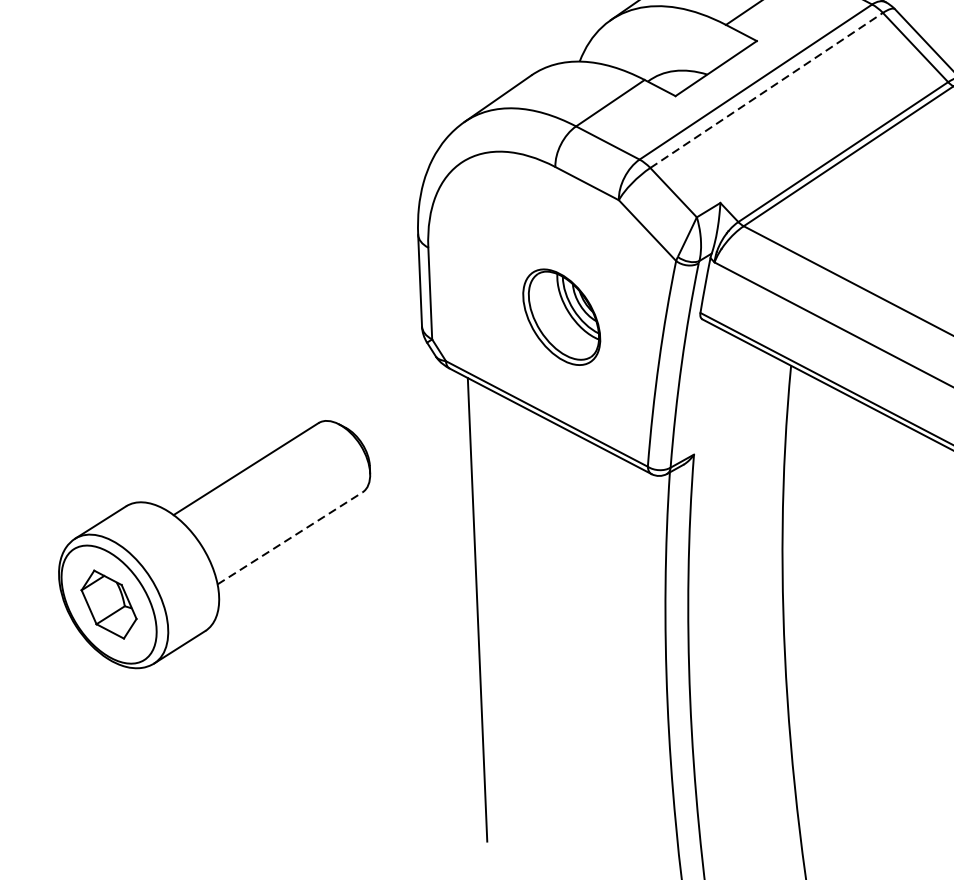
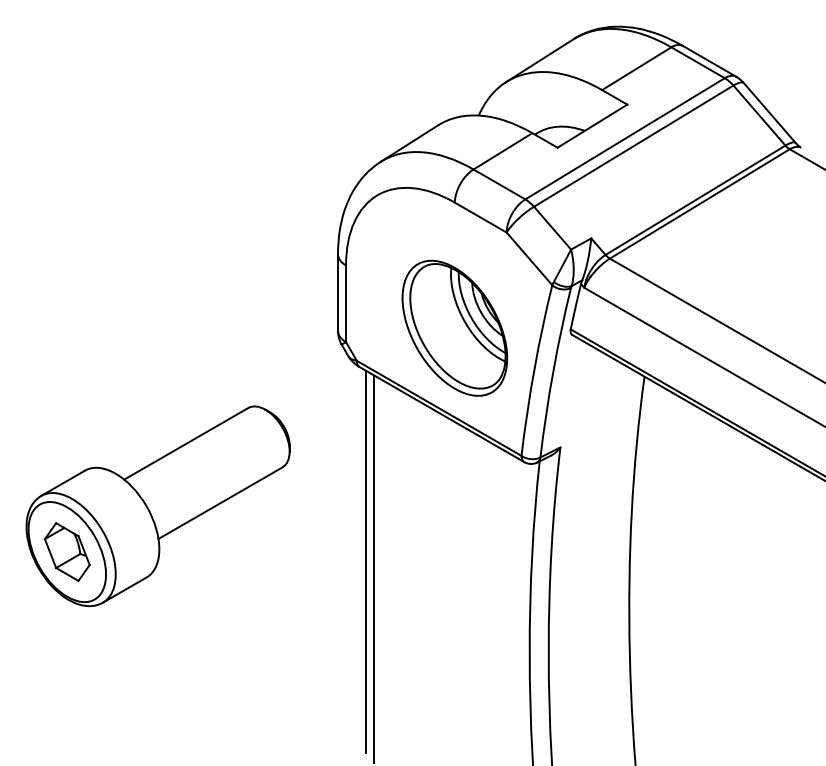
line: (766, 90) -> (633, 146), dashed -> solid
part: (561, 316) -> (454, 327), size x1.67
line: (290, 538) -> (220, 503), dashed -> solid
line: (467, 600) -> (366, 561), added

